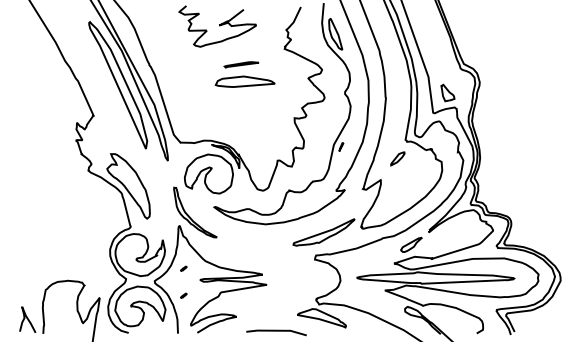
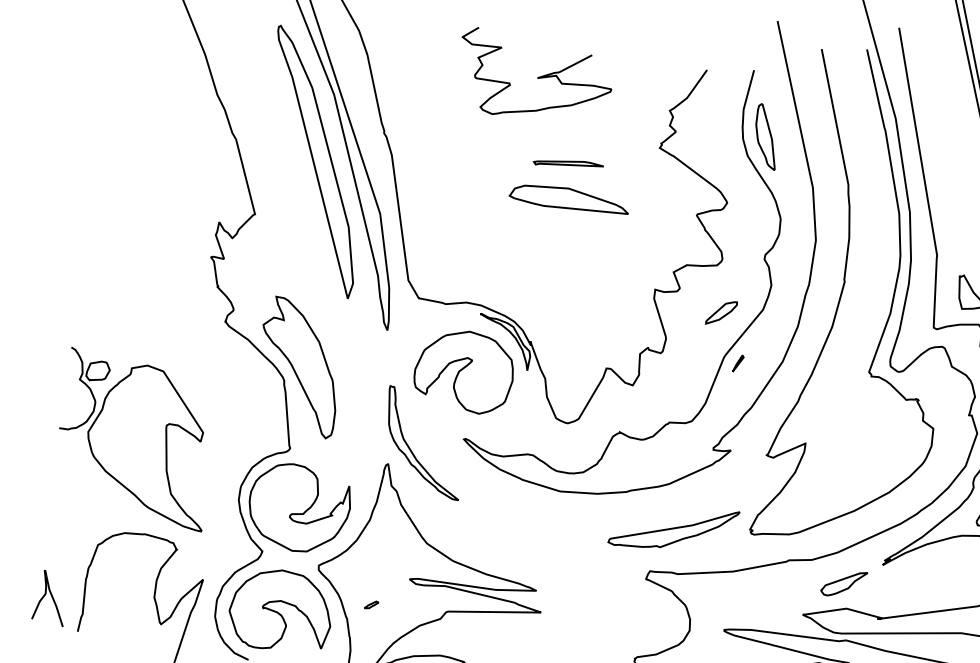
part: (397, 158) -> (721, 312), moved
part: (55, 235) -> (136, 439), added
part: (183, 268) -> (380, 550), removed

